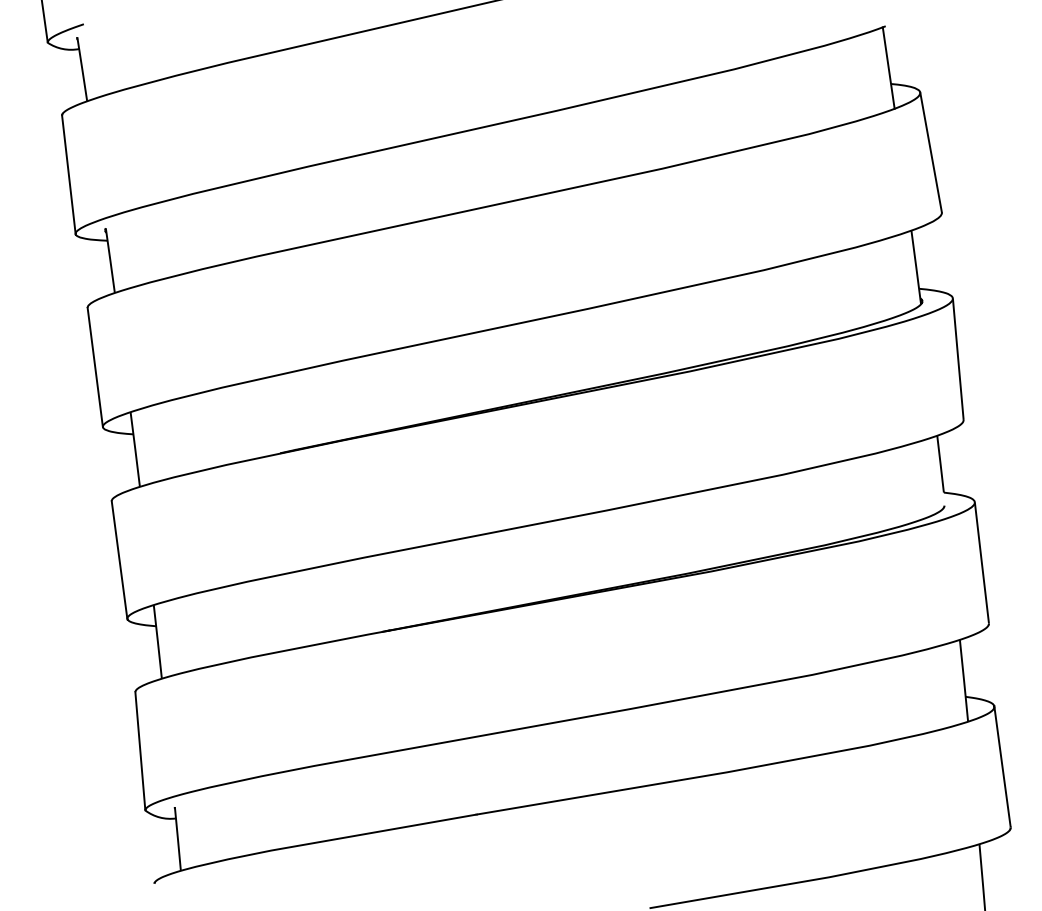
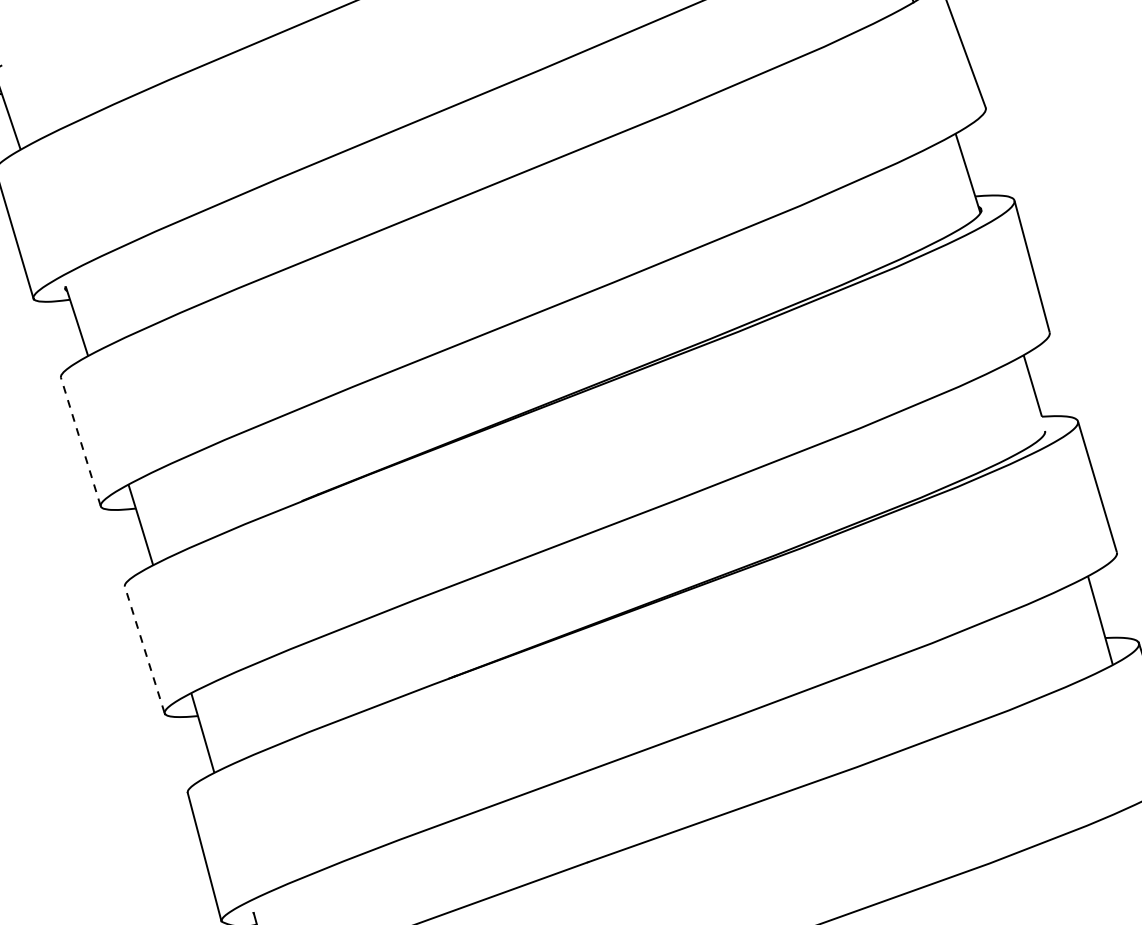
line: (95, 367) -> (81, 442), solid -> dashed
line: (119, 559) -> (144, 649), solid -> dashed

